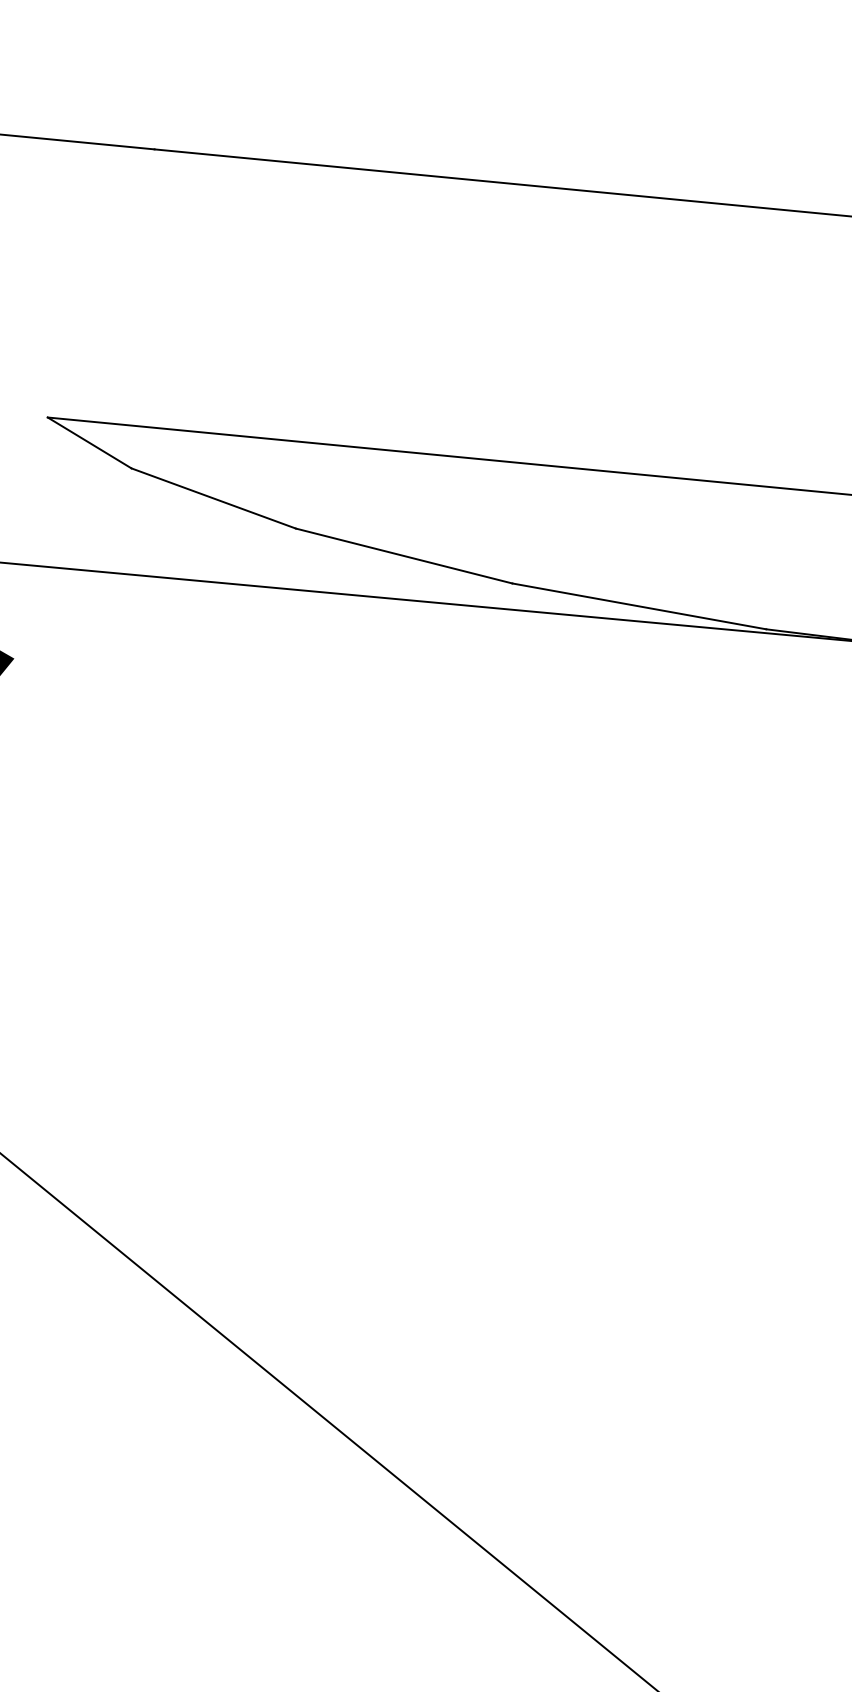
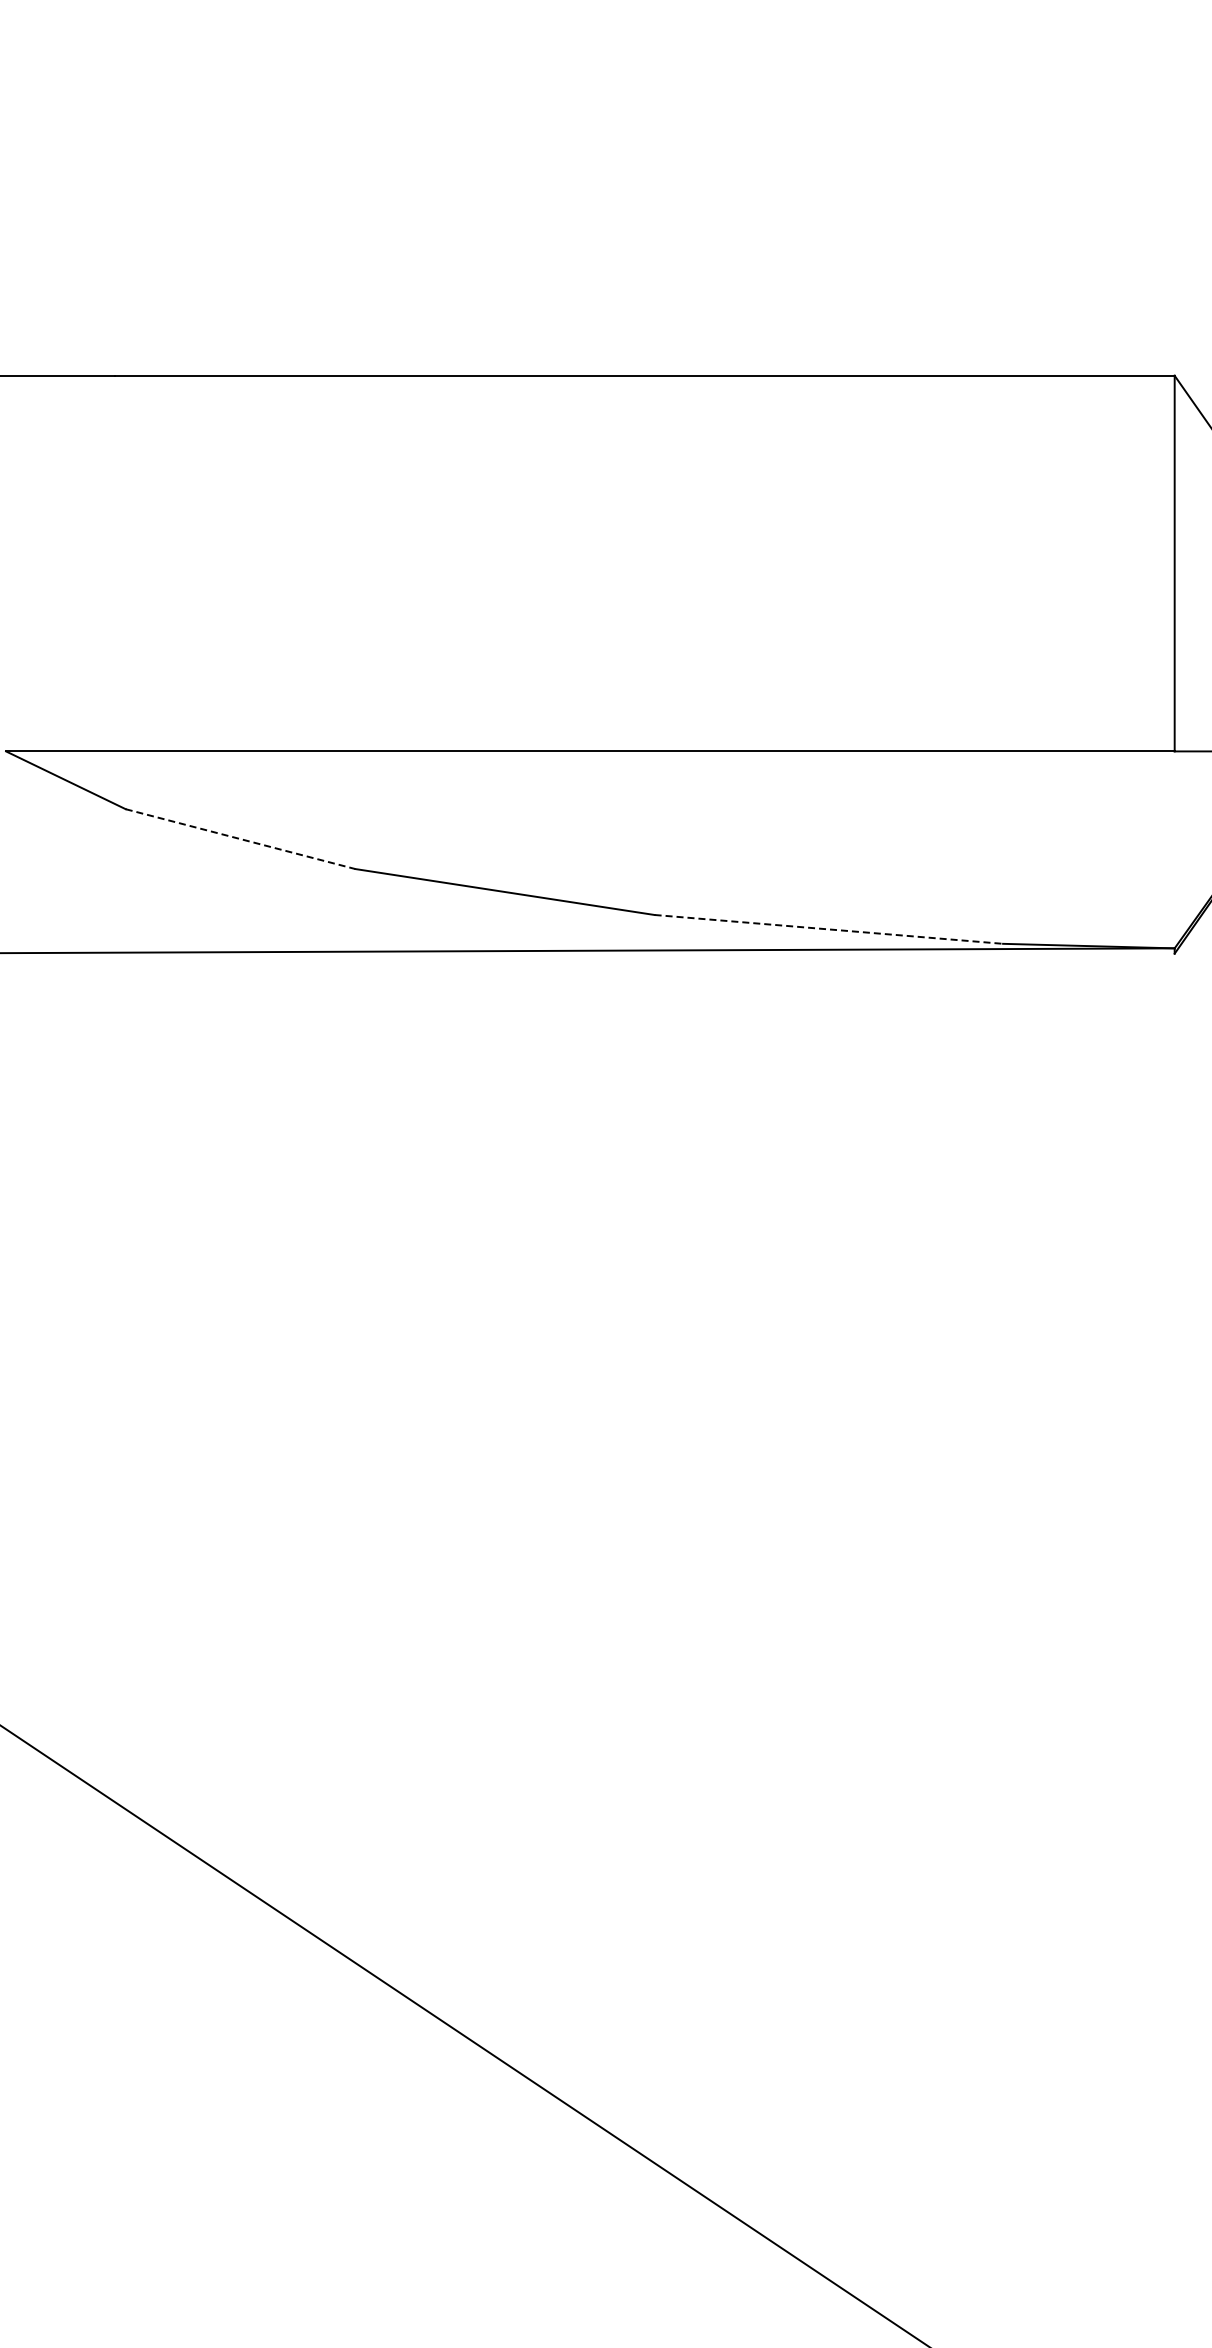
line: (213, 498) -> (240, 839), solid -> dashed
line: (639, 606) -> (828, 929), solid -> dashed

